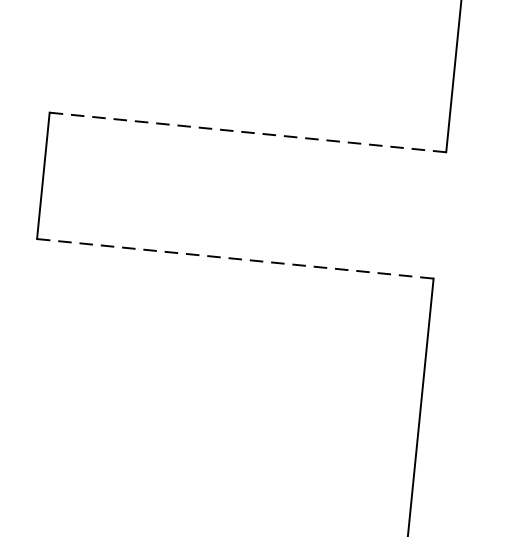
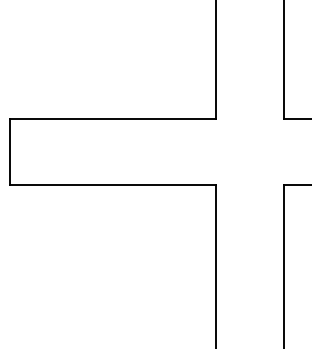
line: (247, 131) -> (112, 118), dashed -> solid
line: (235, 258) -> (112, 184), dashed -> solid

